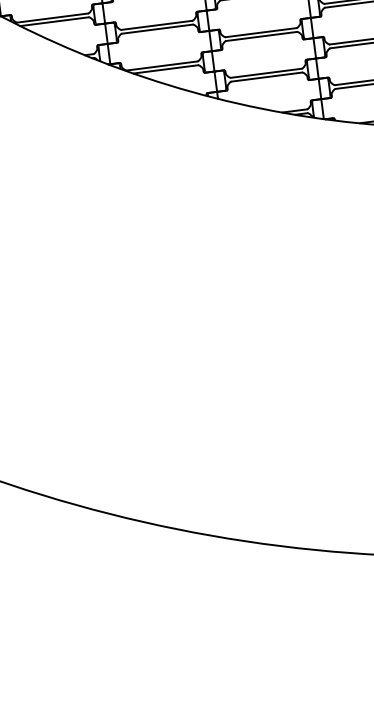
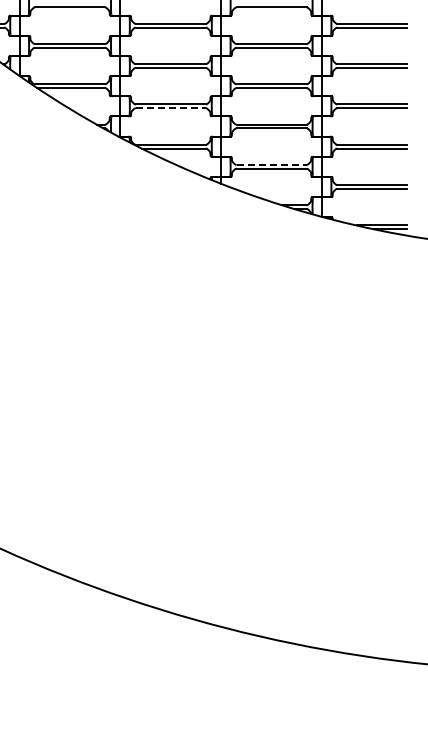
line: (157, 29) -> (170, 108), solid -> dashed
line: (266, 72) -> (271, 164), solid -> dashed

